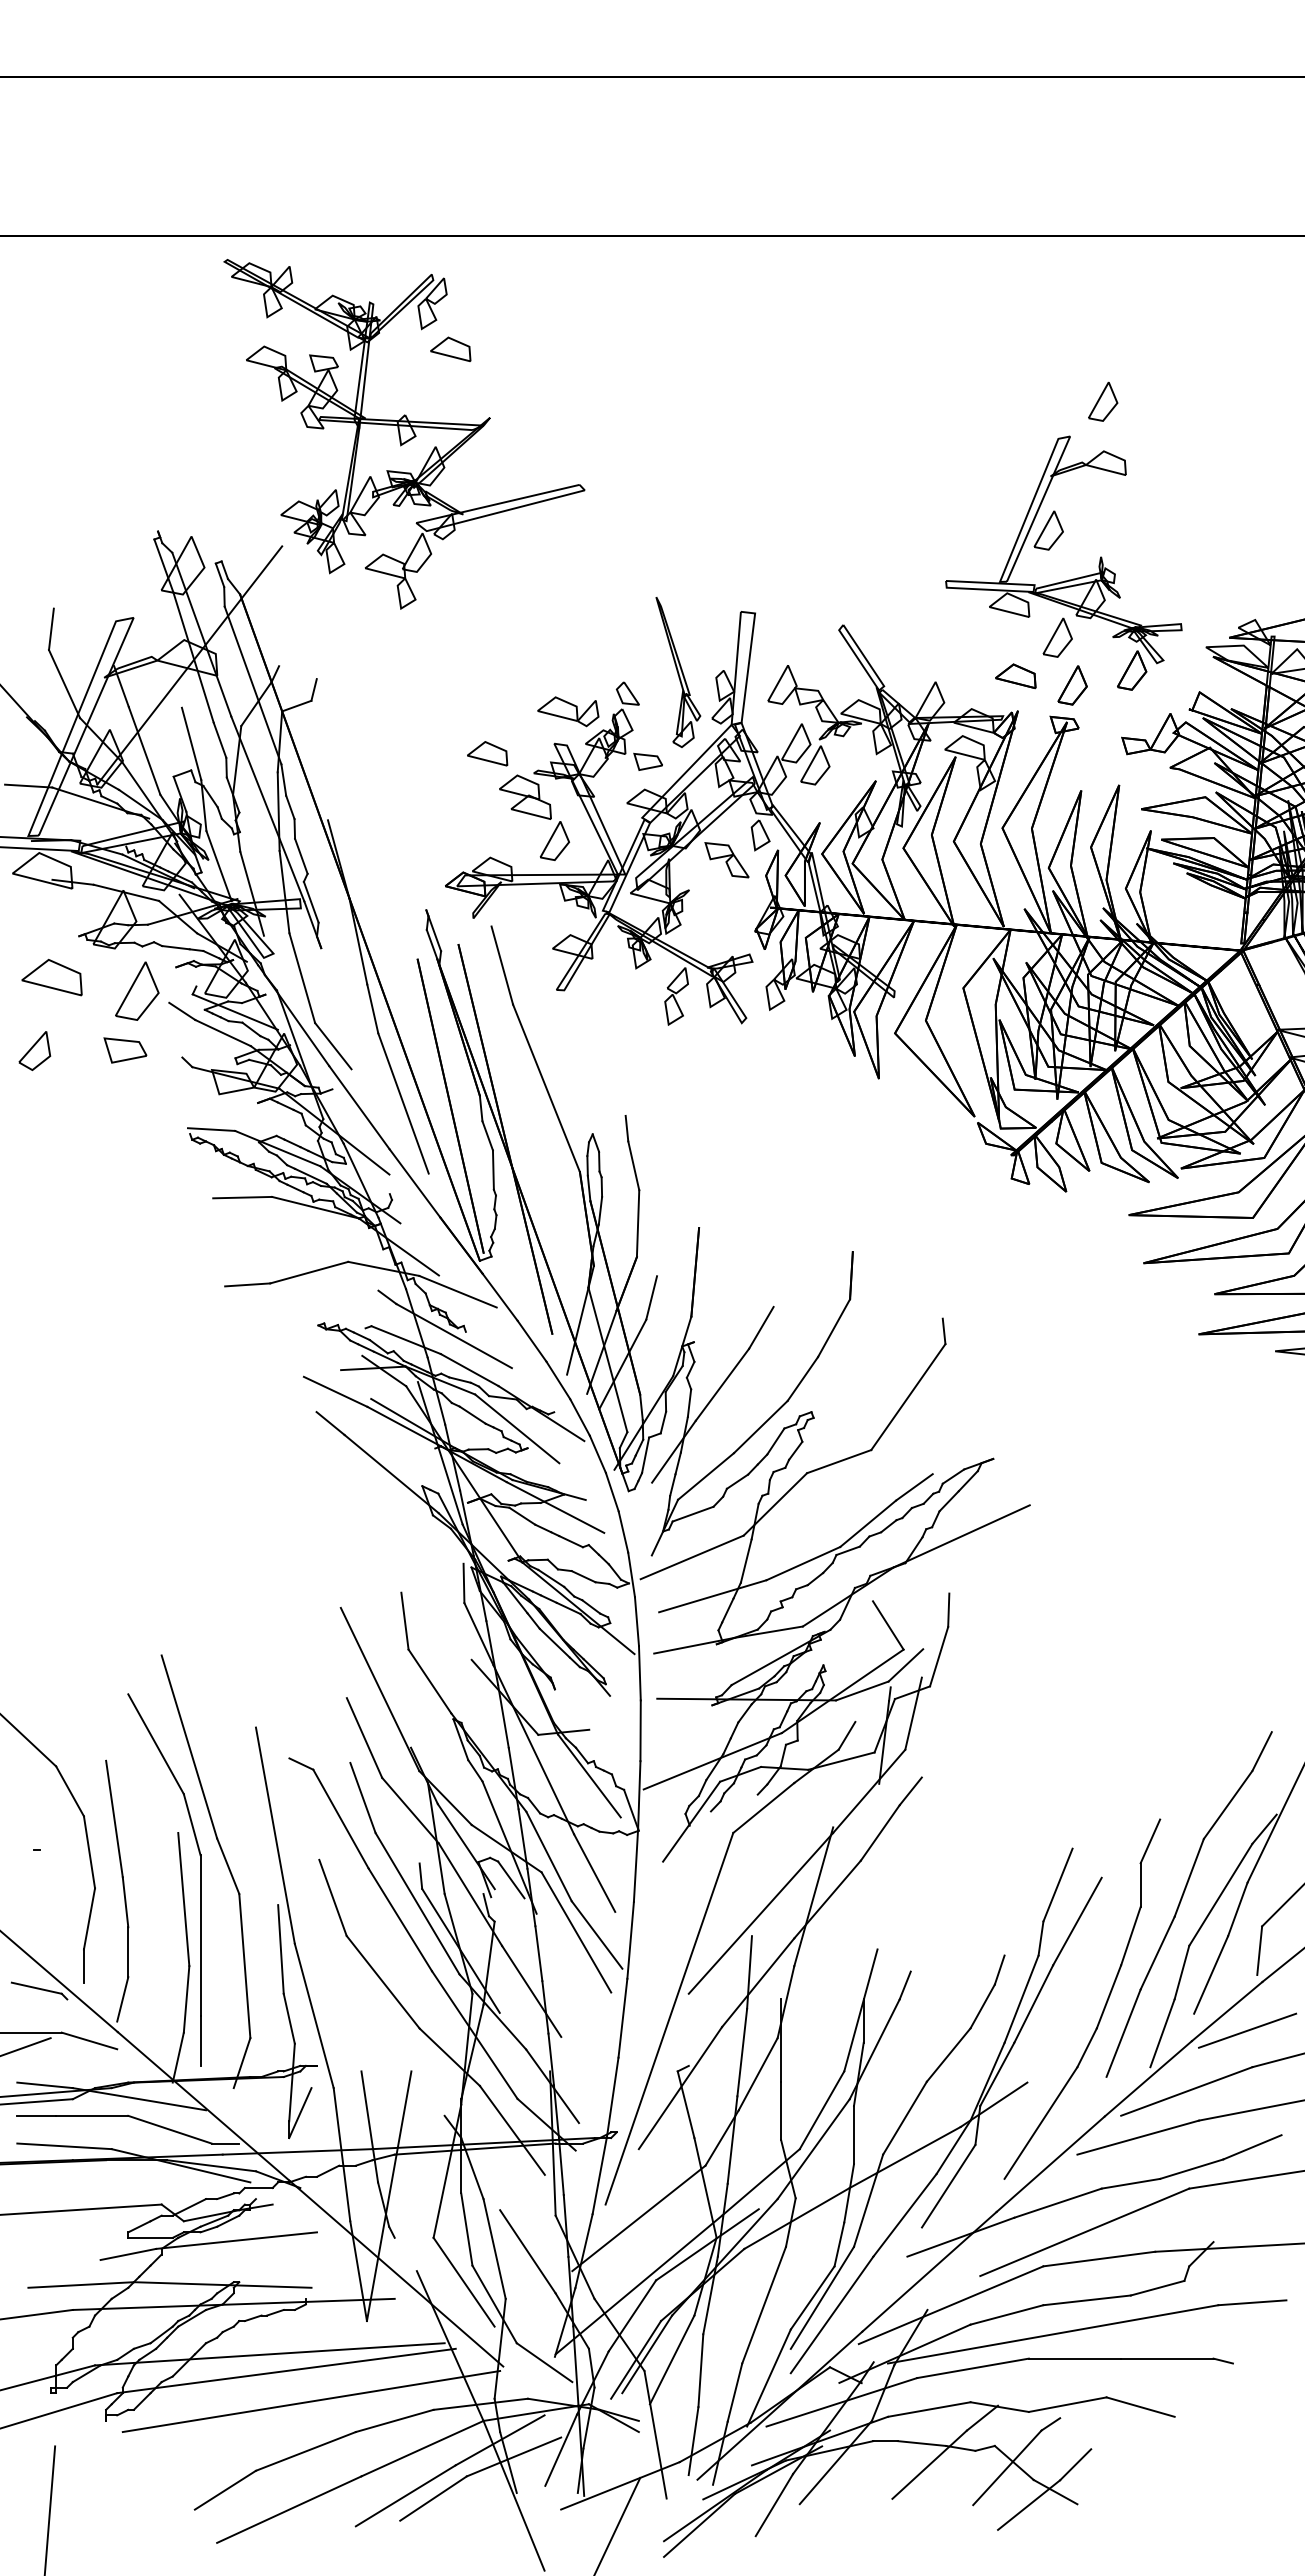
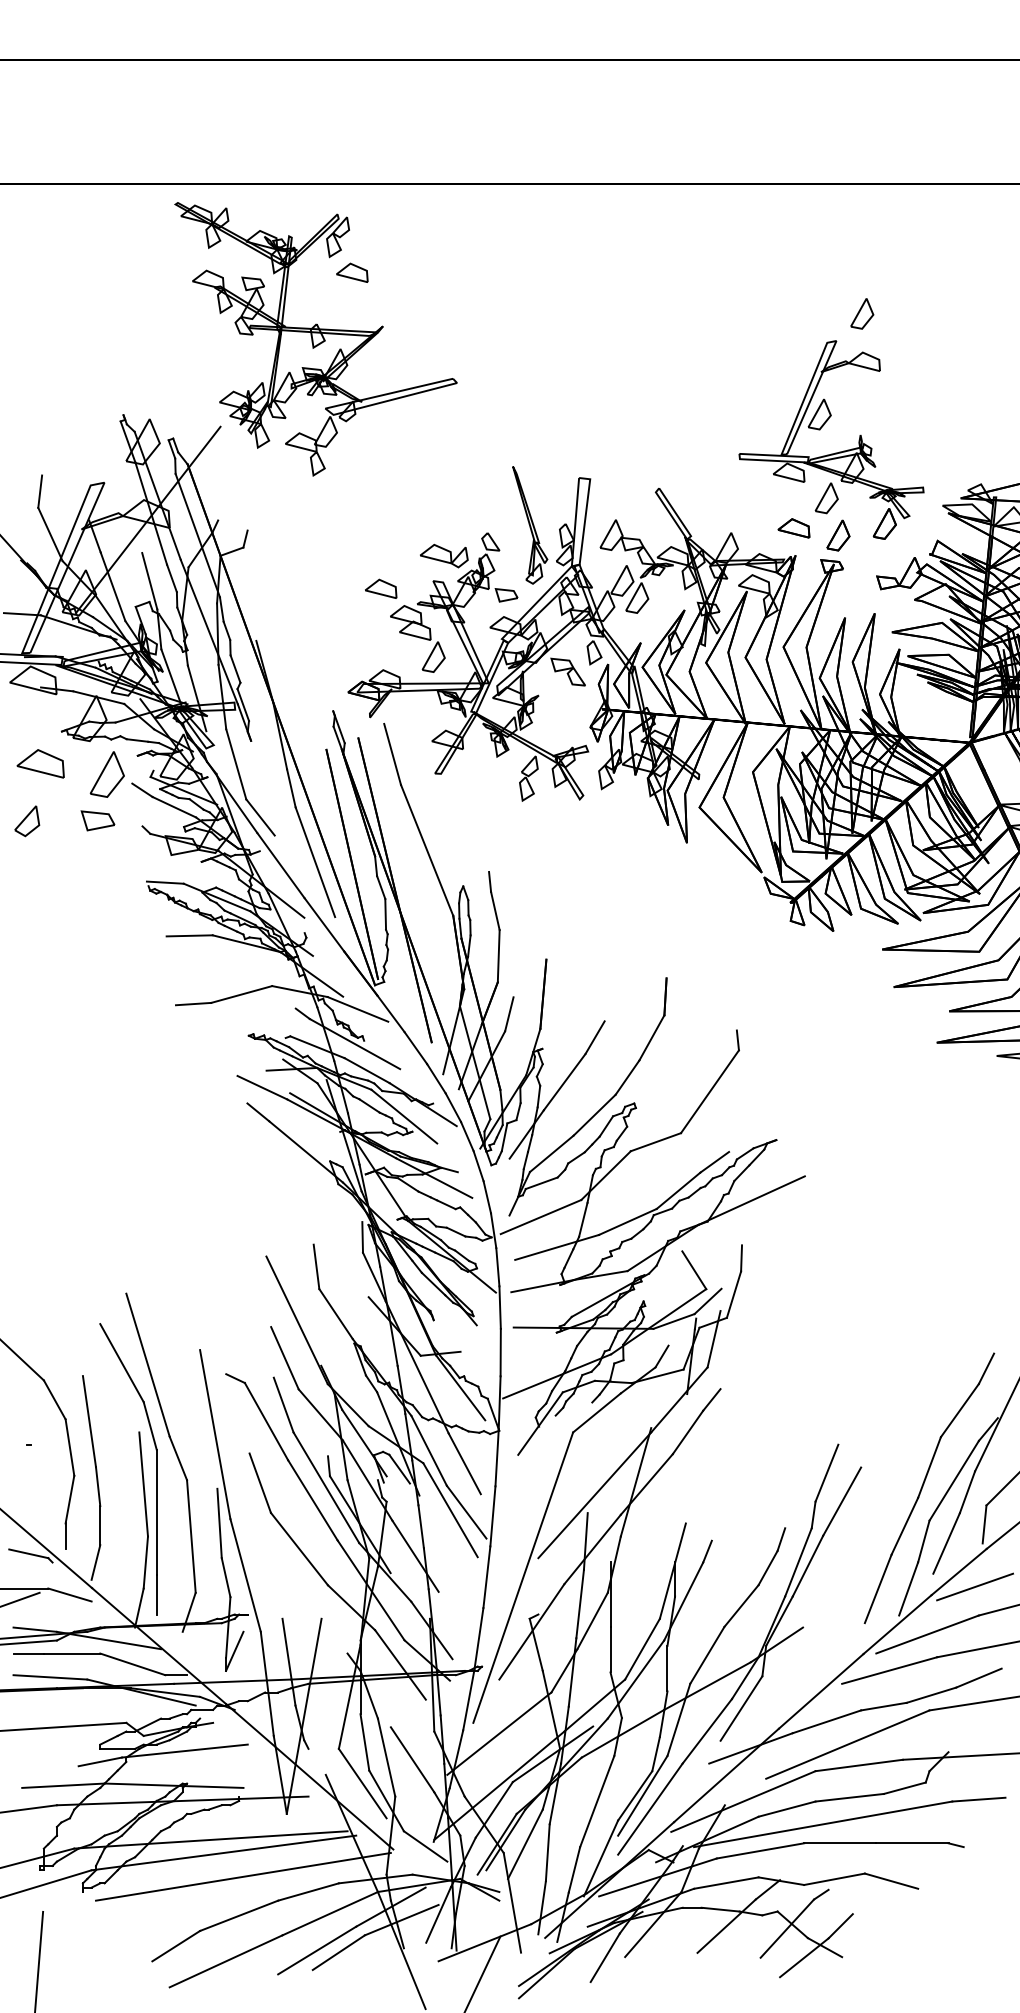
part: (1103, 2007) -> (862, 1568), removed

